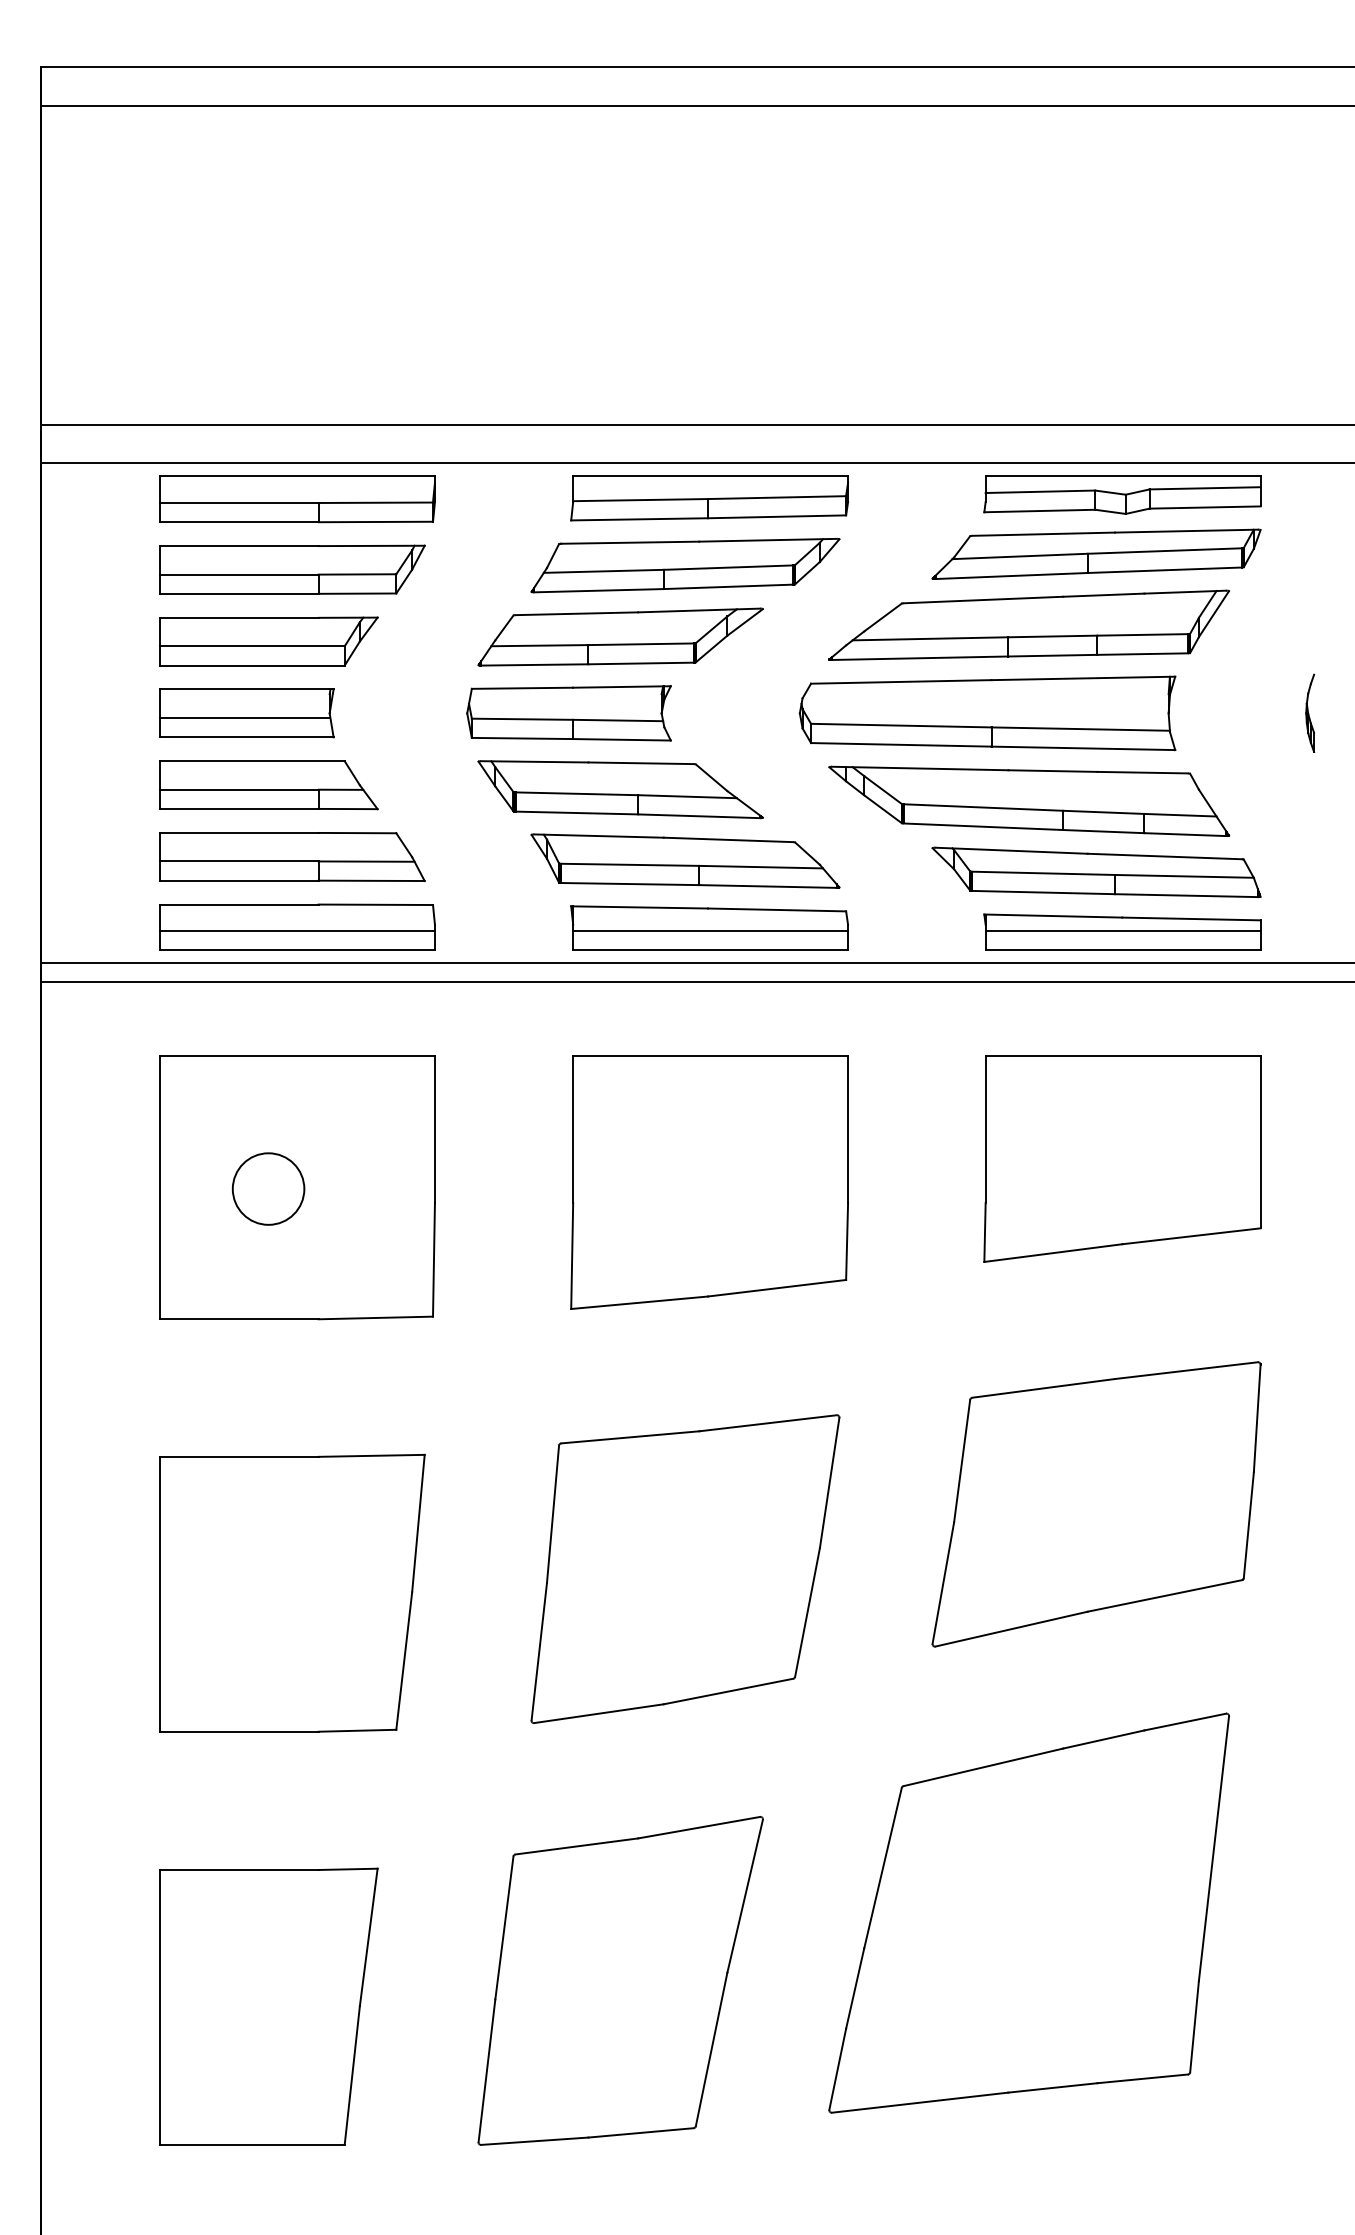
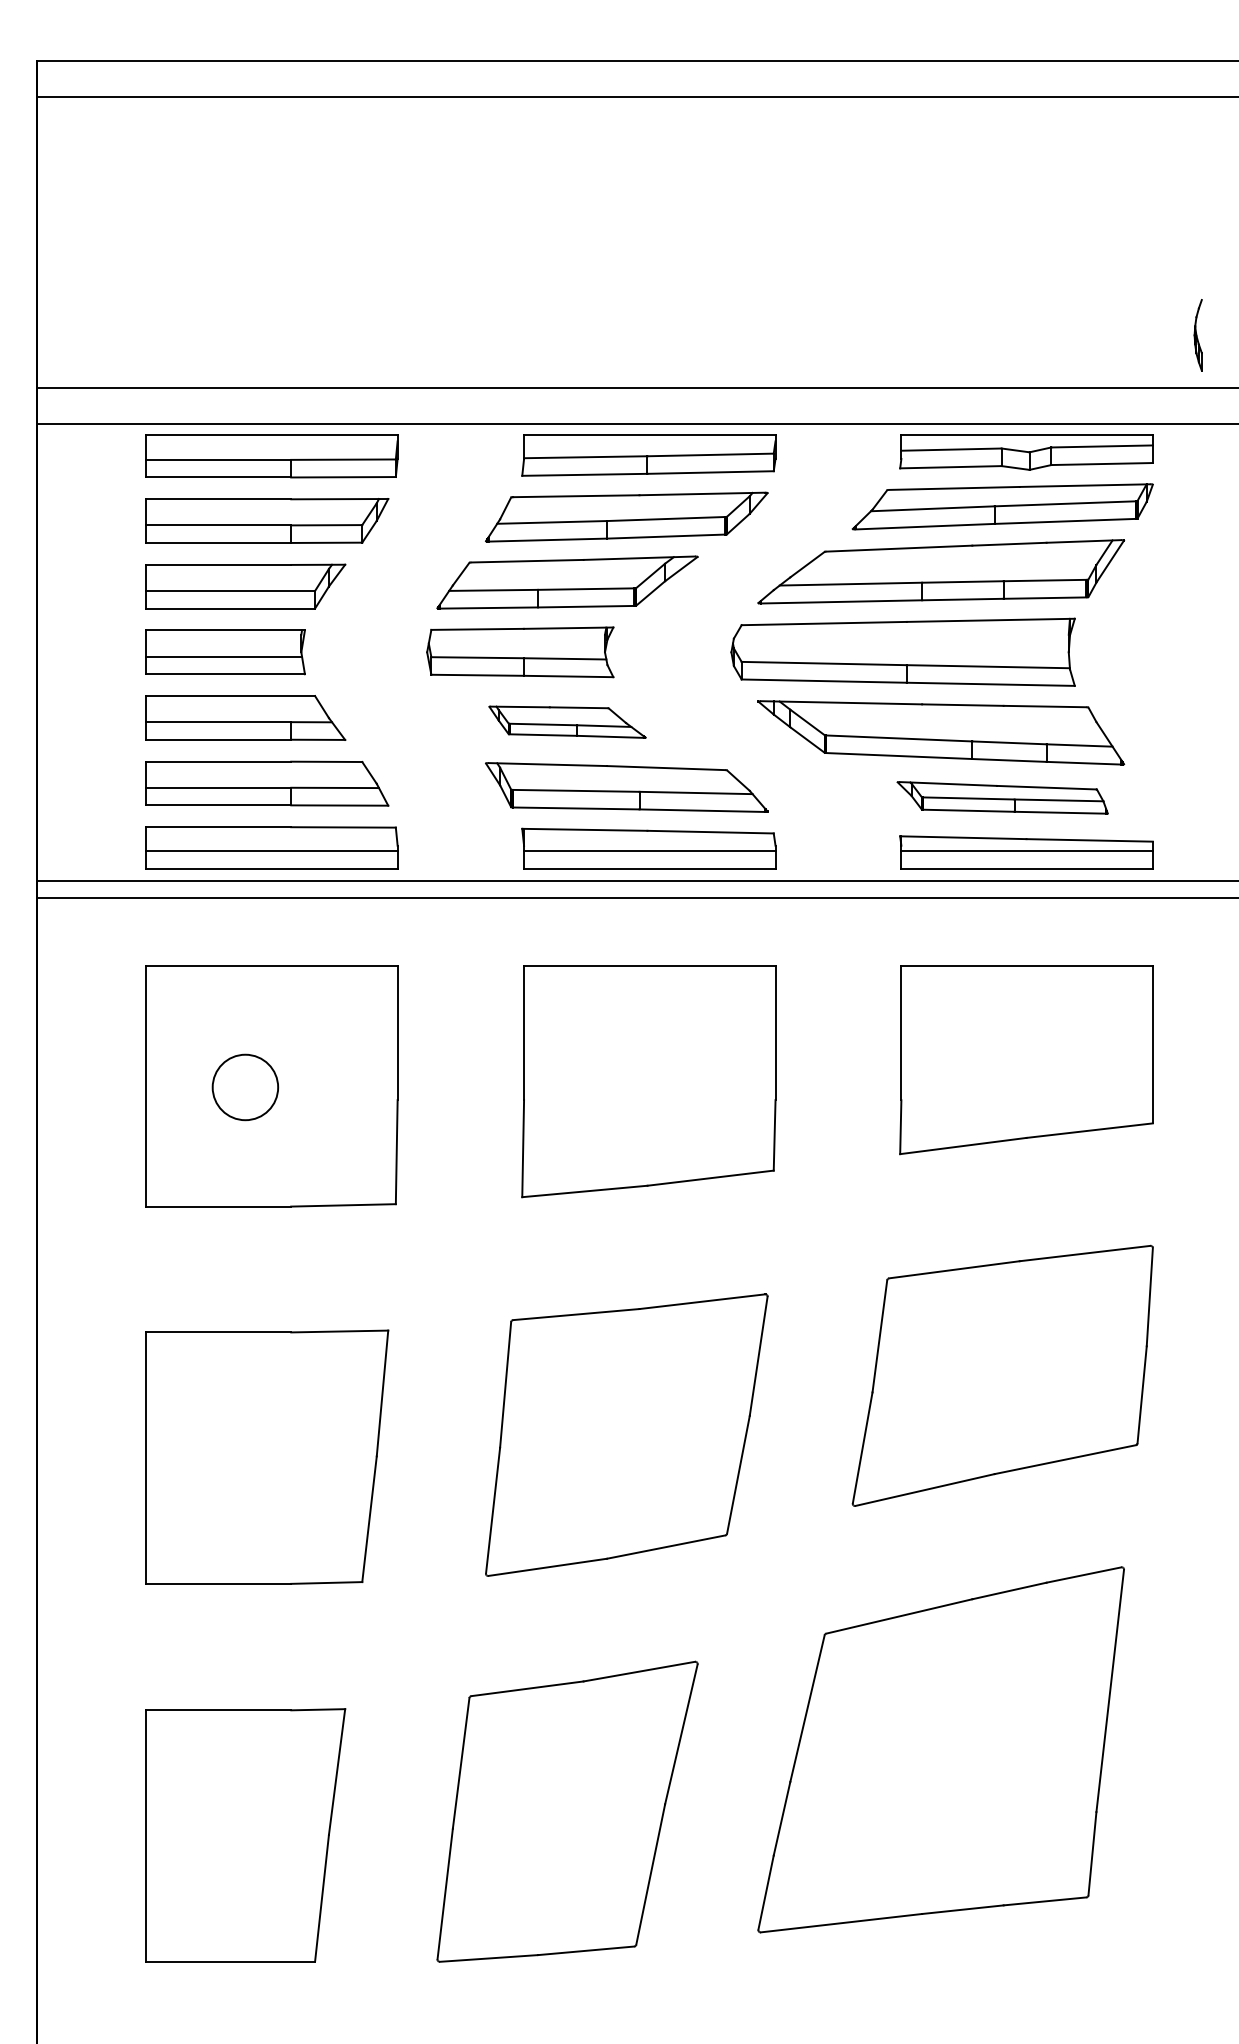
part: (1309, 713) -> (1197, 335), moved
part: (620, 790) -> (567, 722), size x0.6
part: (1096, 872) -> (1002, 797), size x0.7

